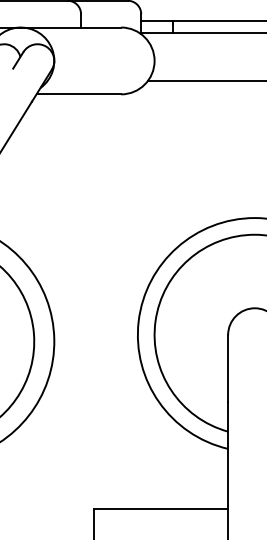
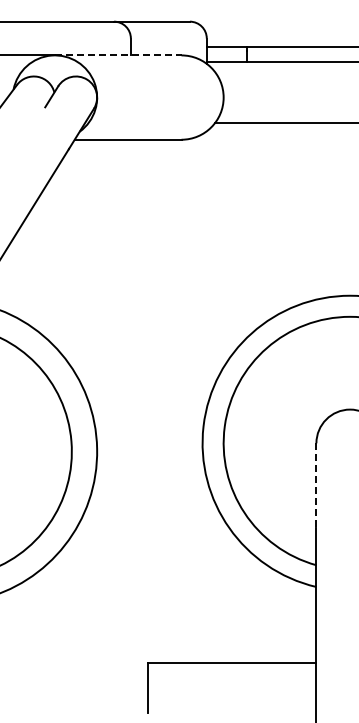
line: (71, 27) -> (118, 55), solid -> dashed
line: (228, 368) -> (316, 485), solid -> dashed

